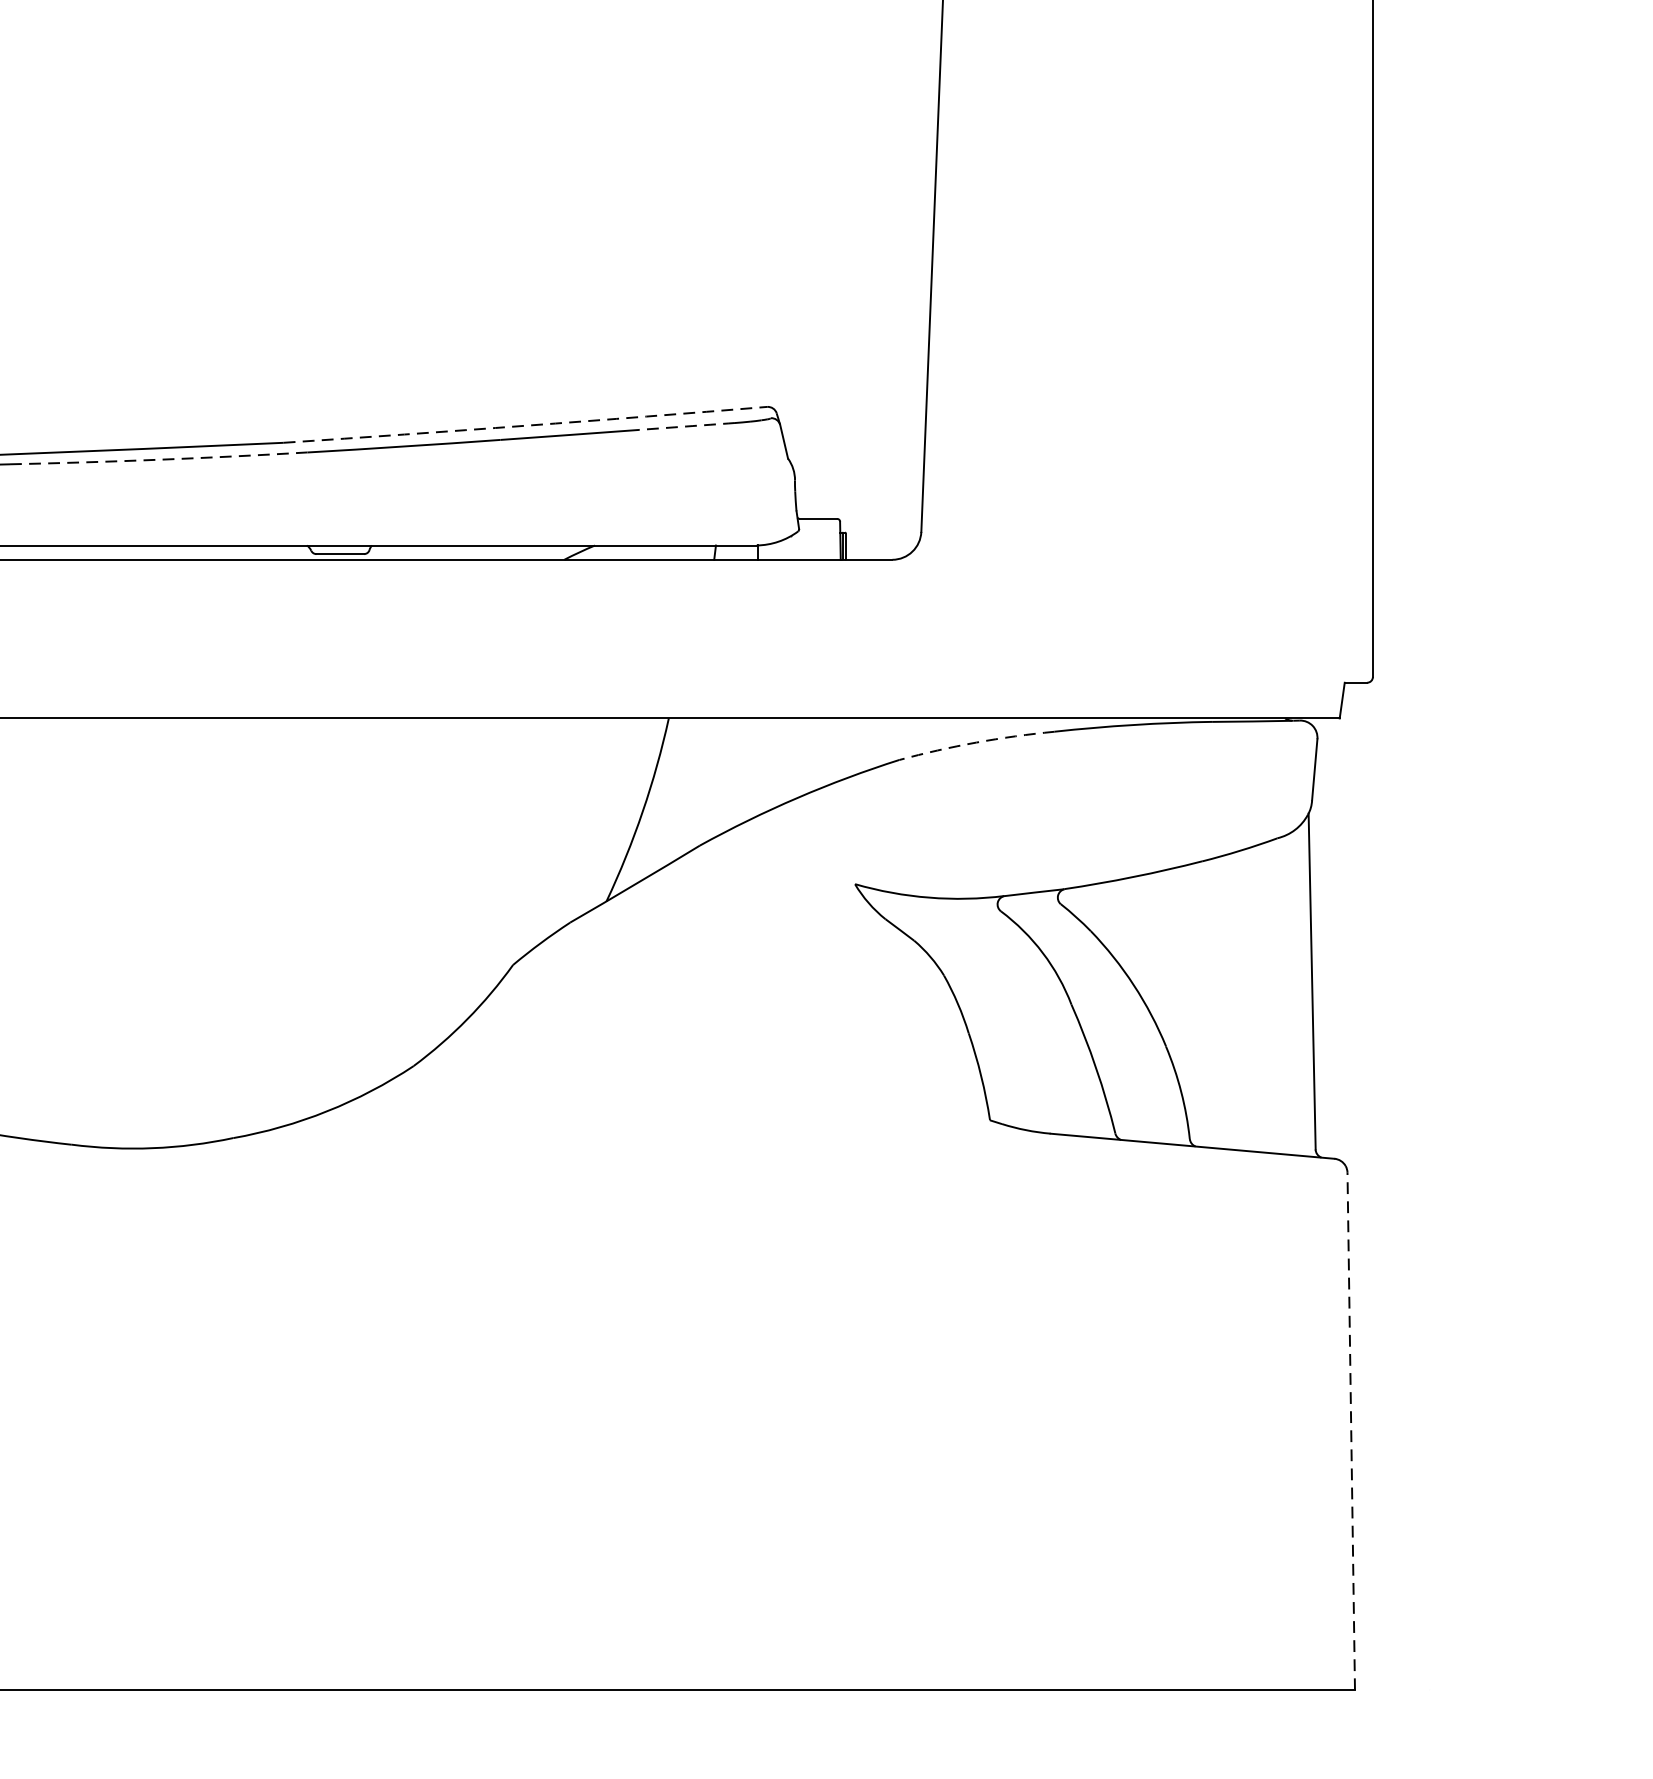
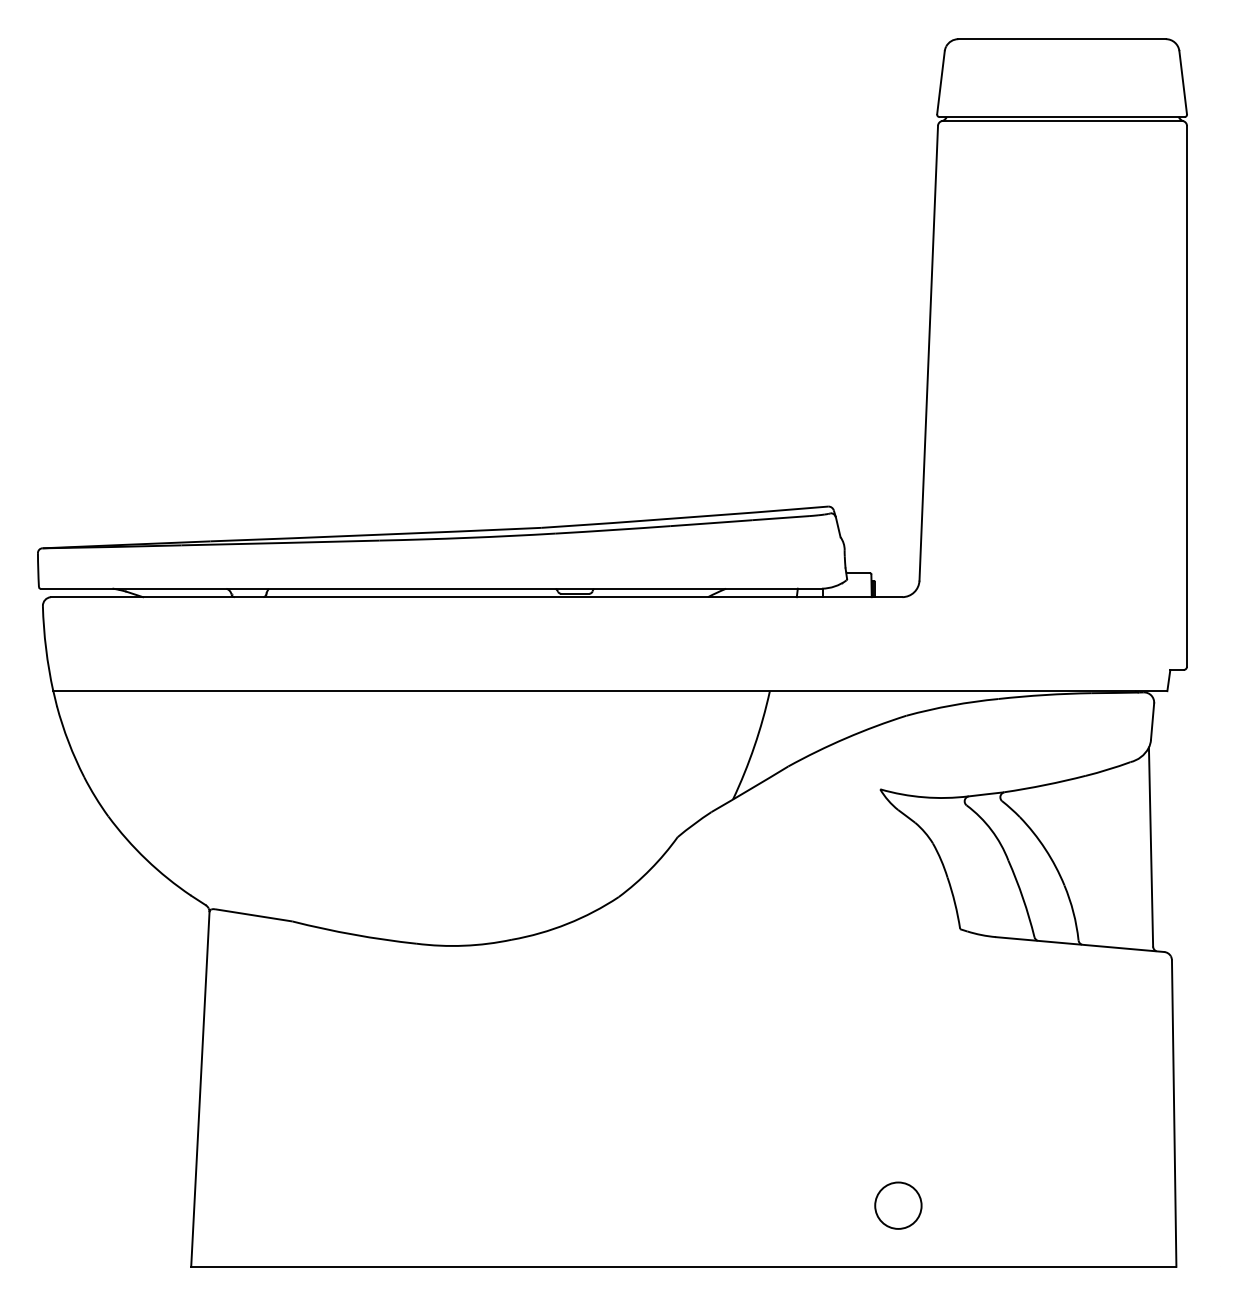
arc: (526, 425) -> (685, 517), dashed -> solid
arc: (686, 427) -> (780, 518), dashed -> solid
arc: (158, 459) -> (467, 537), dashed -> solid
arc: (977, 742) -> (952, 705), dashed -> solid
line: (1351, 1431) -> (1174, 1113), dashed -> solid
circle: (885, 1586) -> (898, 1205), added

